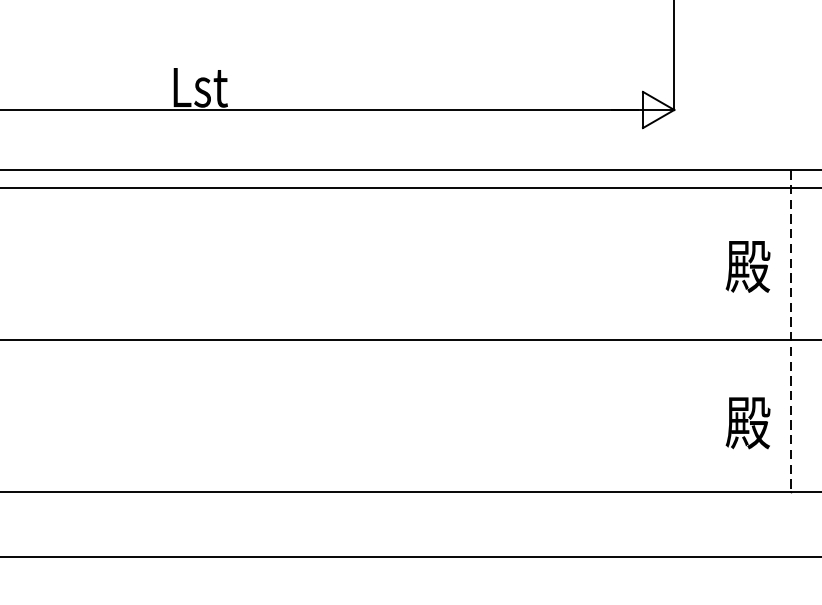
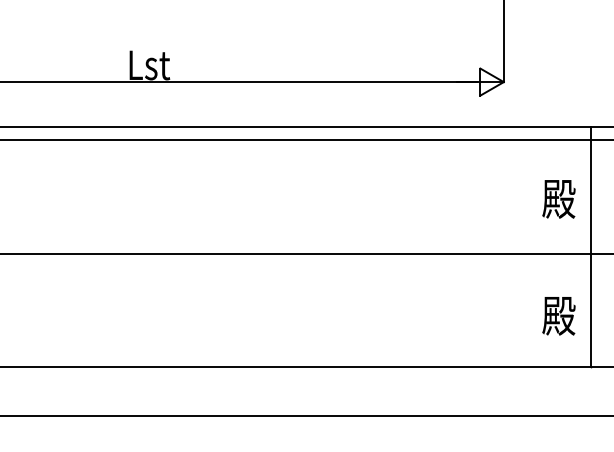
line: (791, 331) -> (591, 247), dashed -> solid

